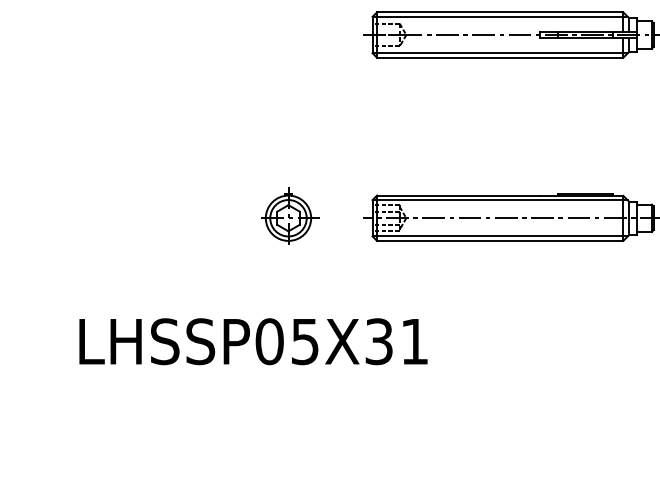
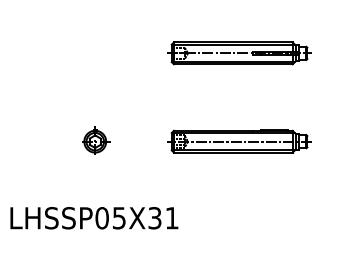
part: (291, 215) -> (96, 140), moved
text: (253, 342) -> (94, 218), moved

